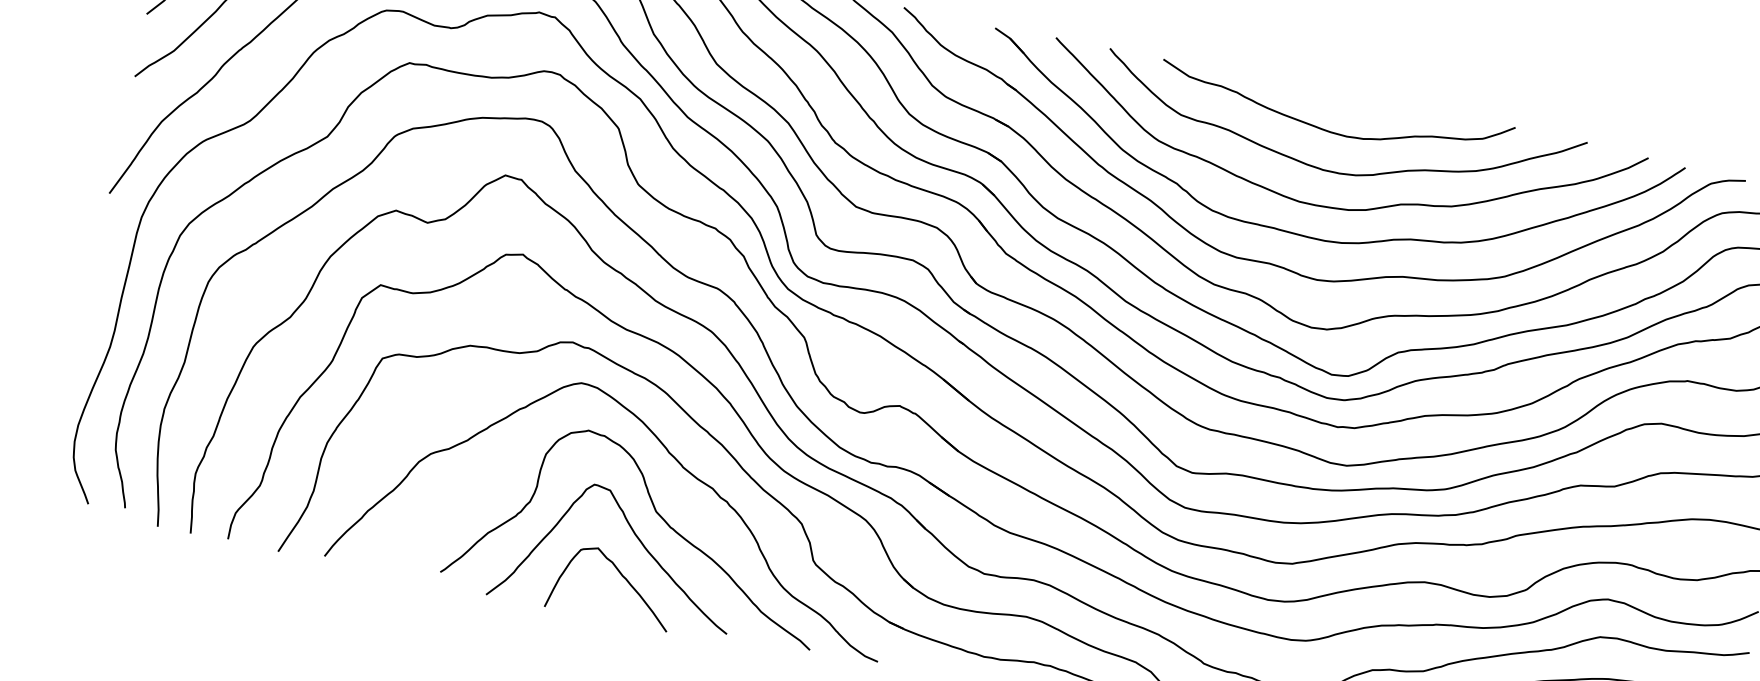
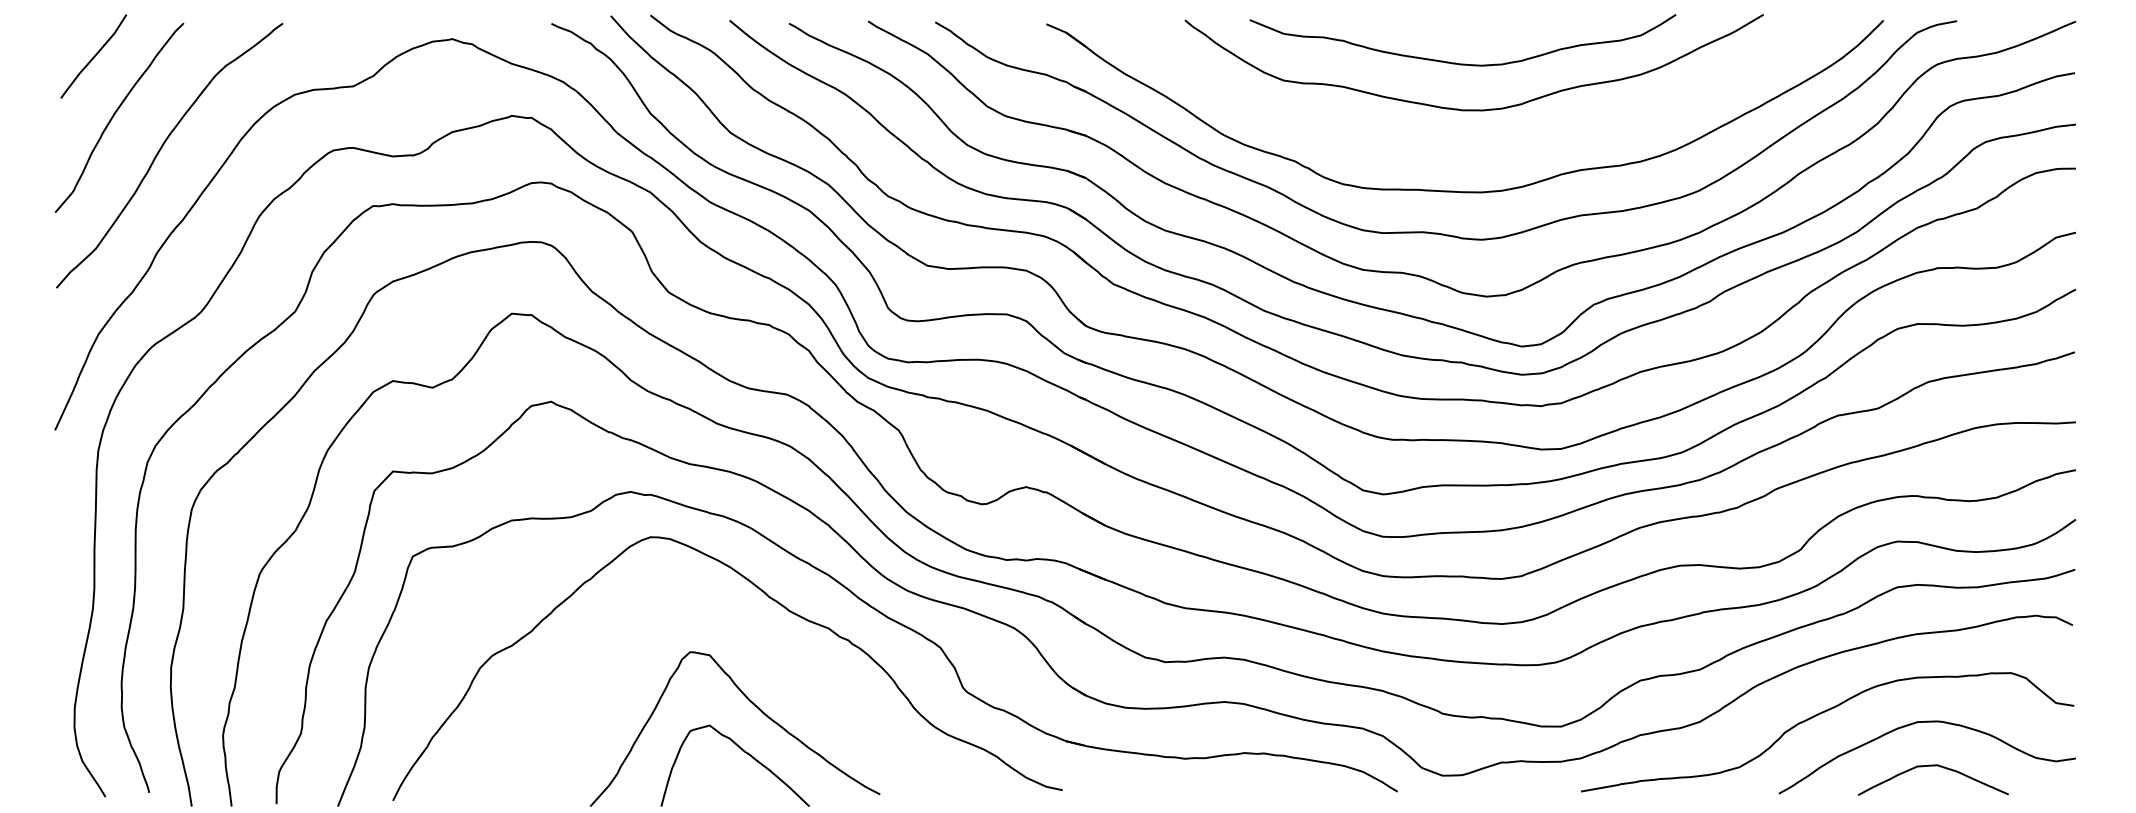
curve: (1337, 207) -> (1488, 150), removed
curve: (656, 513) -> (768, 670), removed

